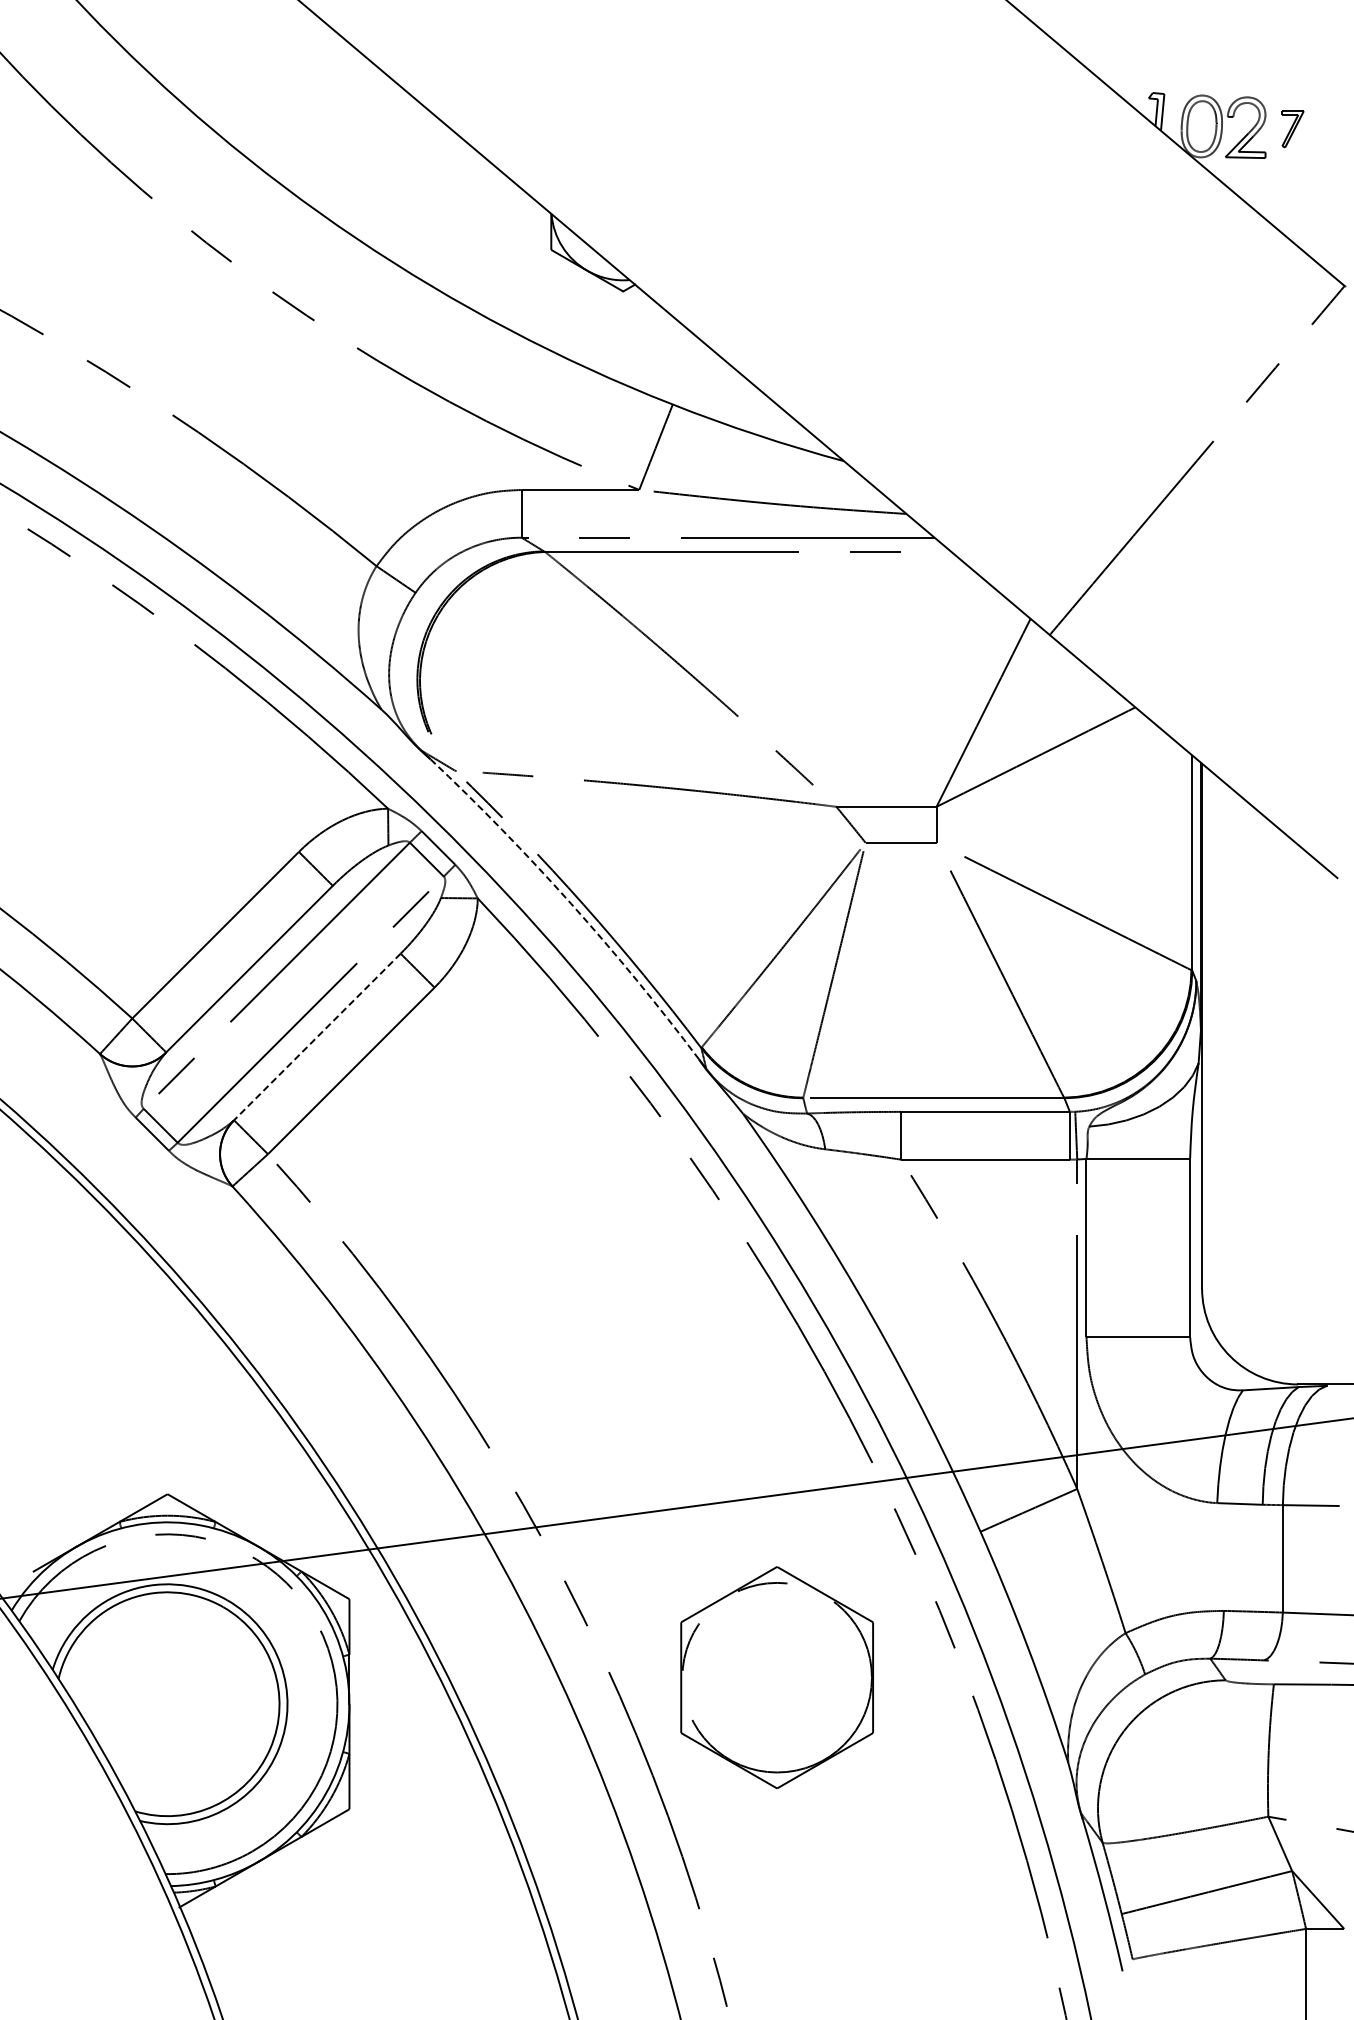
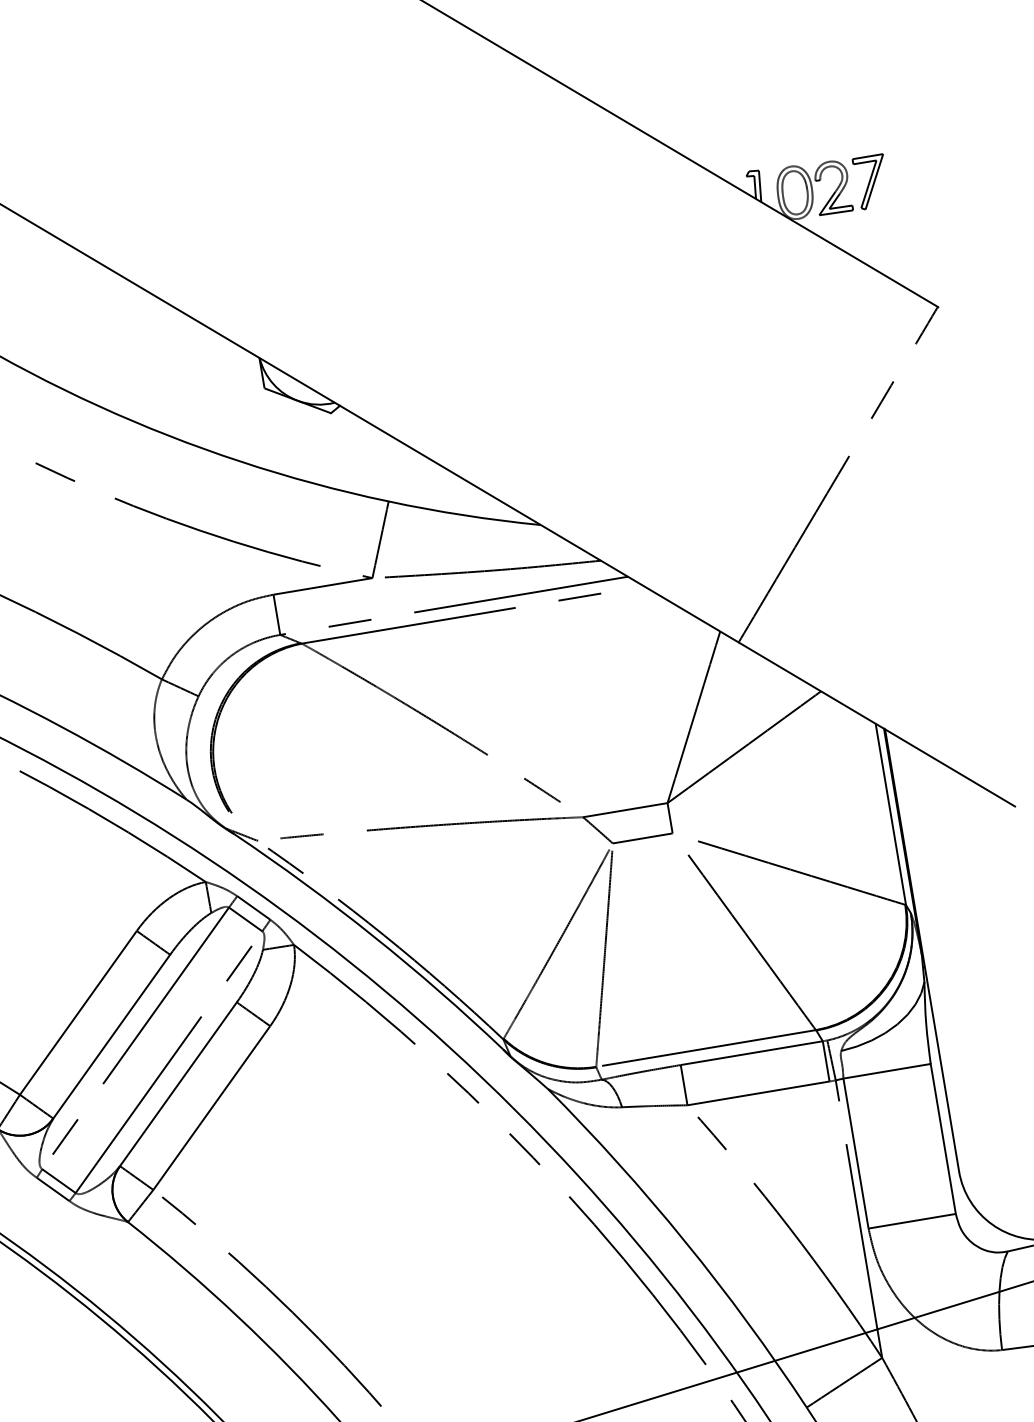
part: (1292, 129) -> (871, 182), size x1.67
arc: (571, 903) -> (373, 936), dashed -> solid
line: (317, 1036) -> (178, 1083), dashed -> solid

